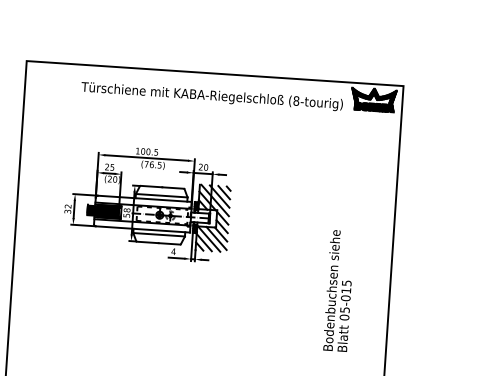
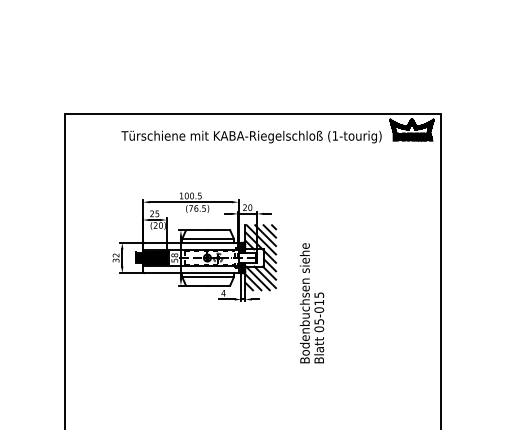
text: (296, 100) -> (335, 135), (8-tourig) -> (1-tourig)
text: (338, 291) -> (311, 303), moved

